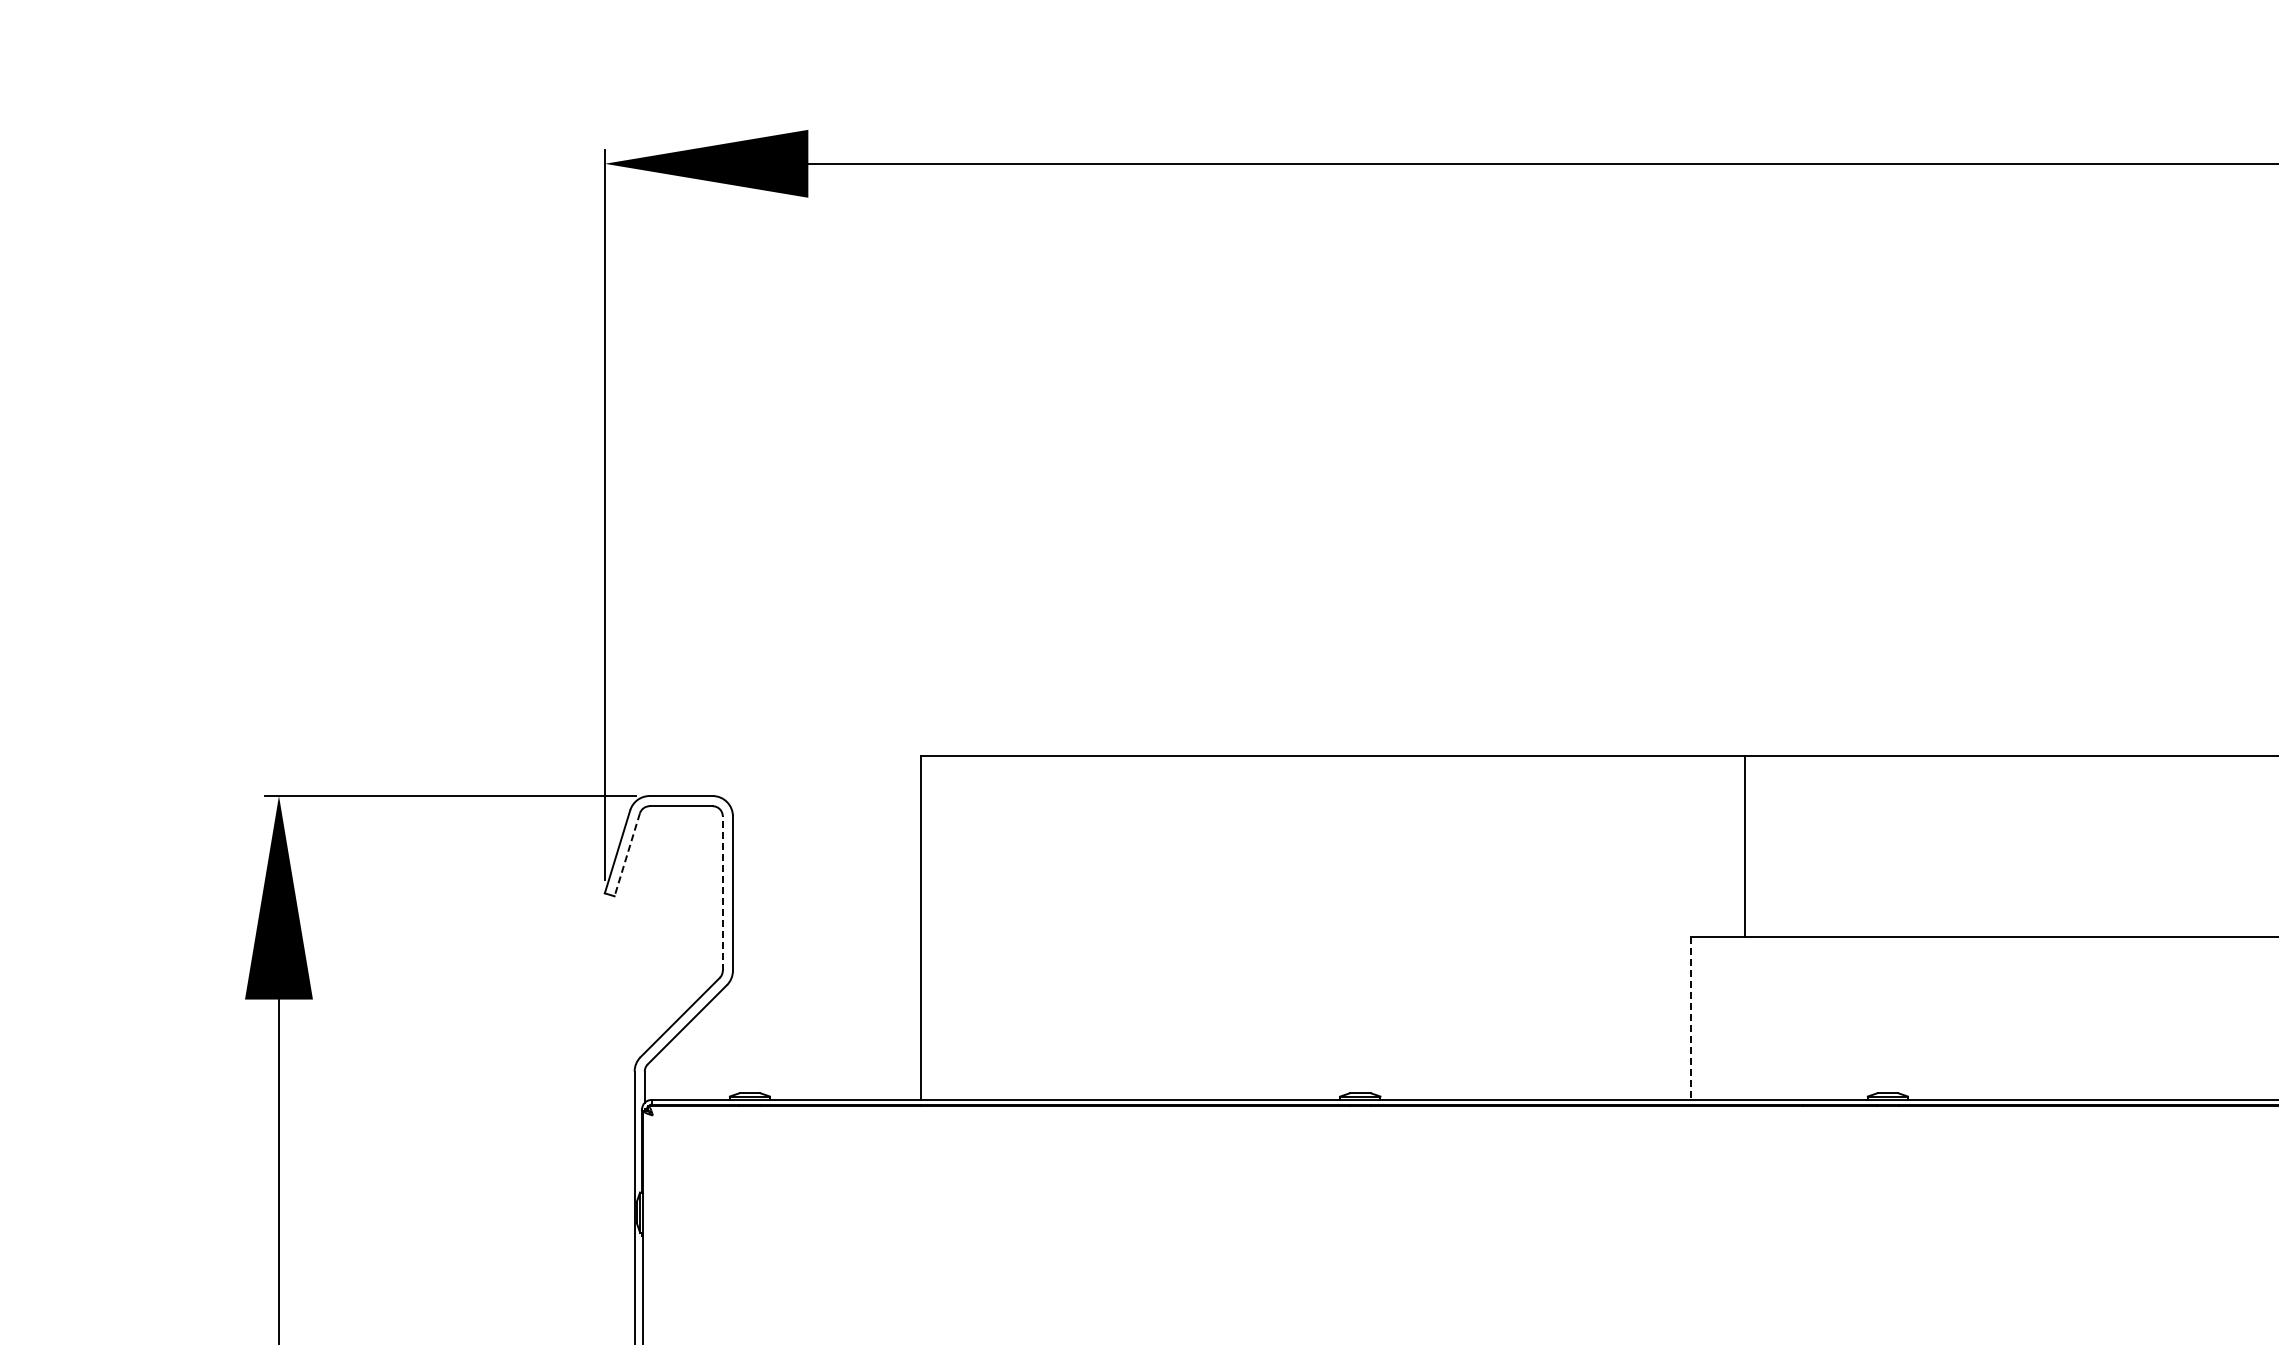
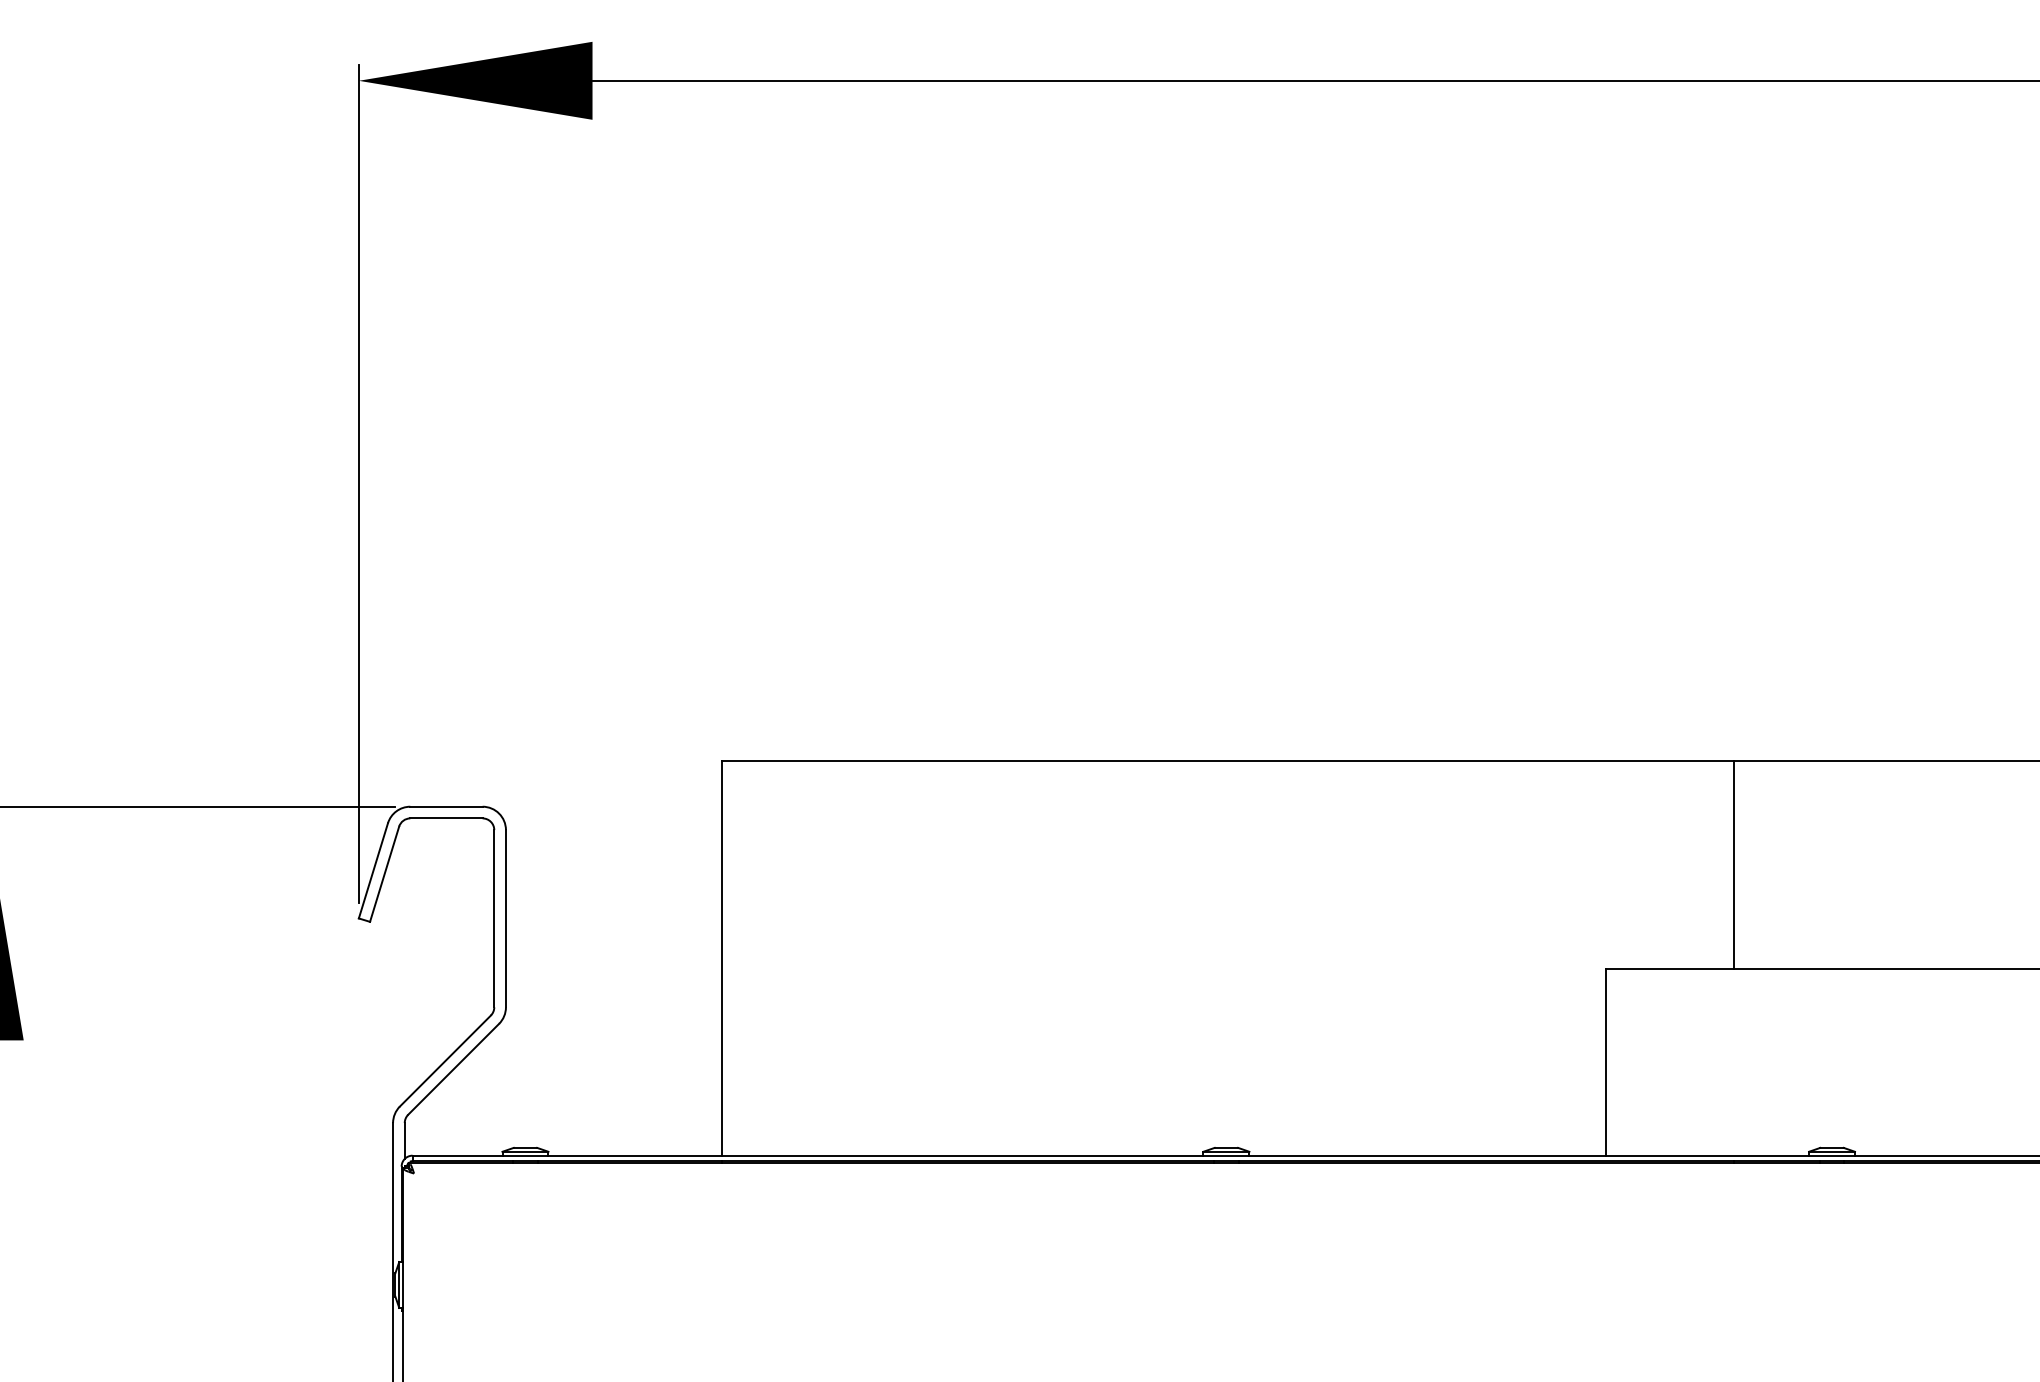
line: (1744, 846) -> (1734, 864), moved
line: (627, 855) -> (384, 875), dashed -> solid
line: (722, 893) -> (493, 918), dashed -> solid
line: (1690, 1019) -> (1605, 1063), dashed -> solid

